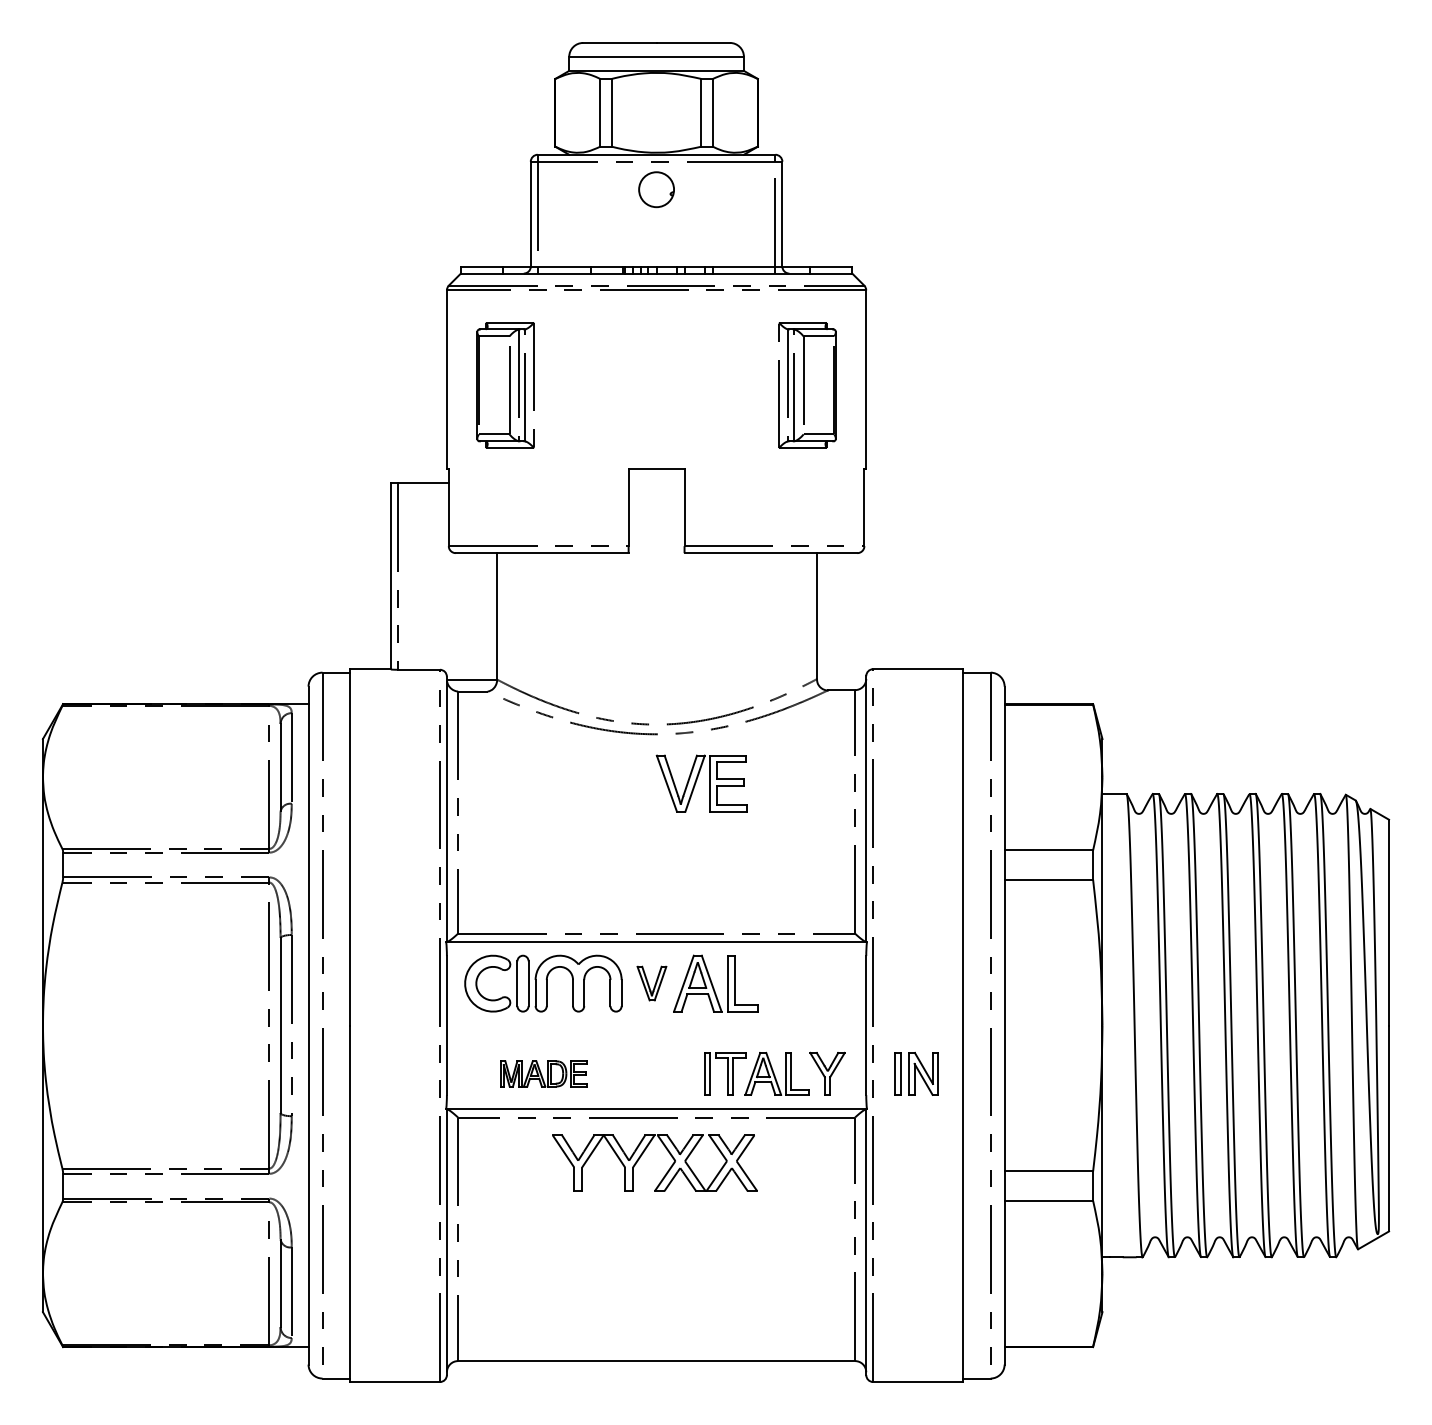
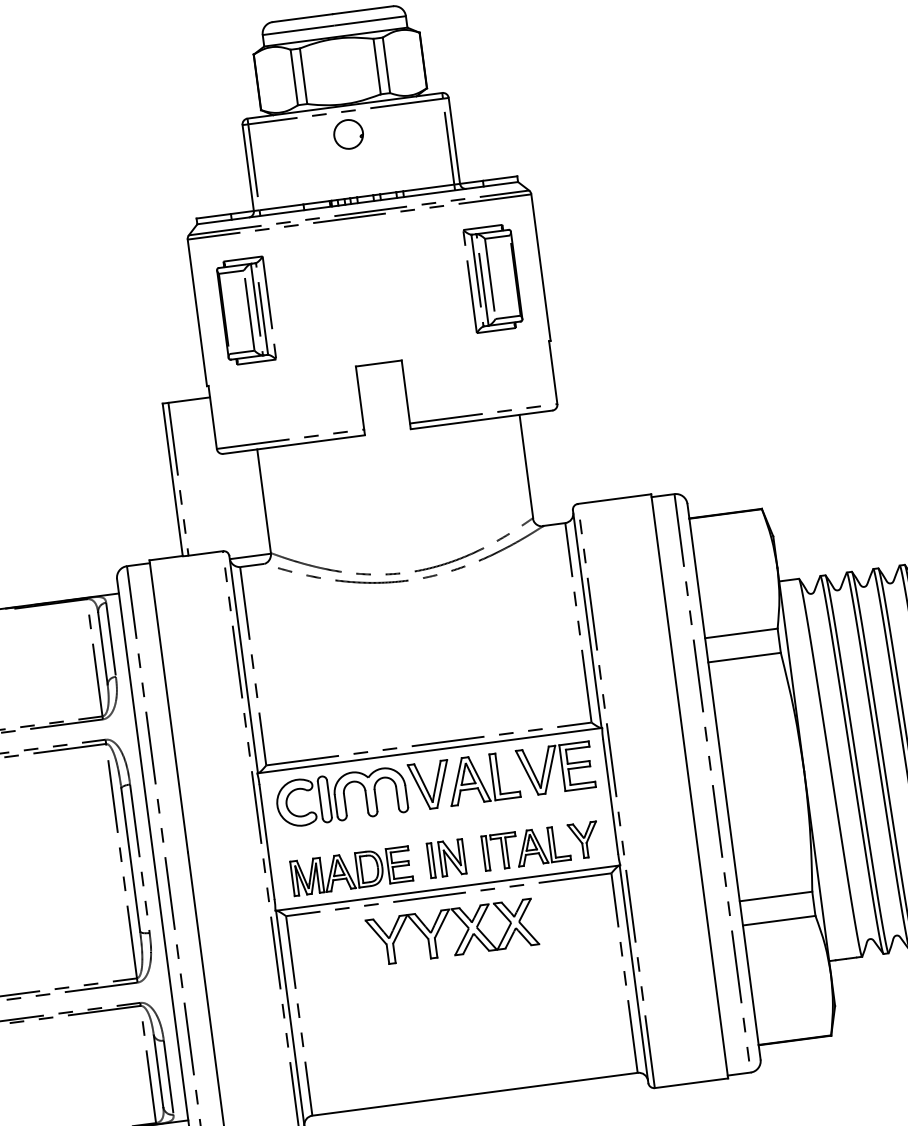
part: (701, 783) -> (555, 768), moved
part: (651, 983) -> (430, 785), size x1.67
part: (543, 1073) -> (351, 870), size x1.67
part: (916, 1073) -> (446, 858), moved

